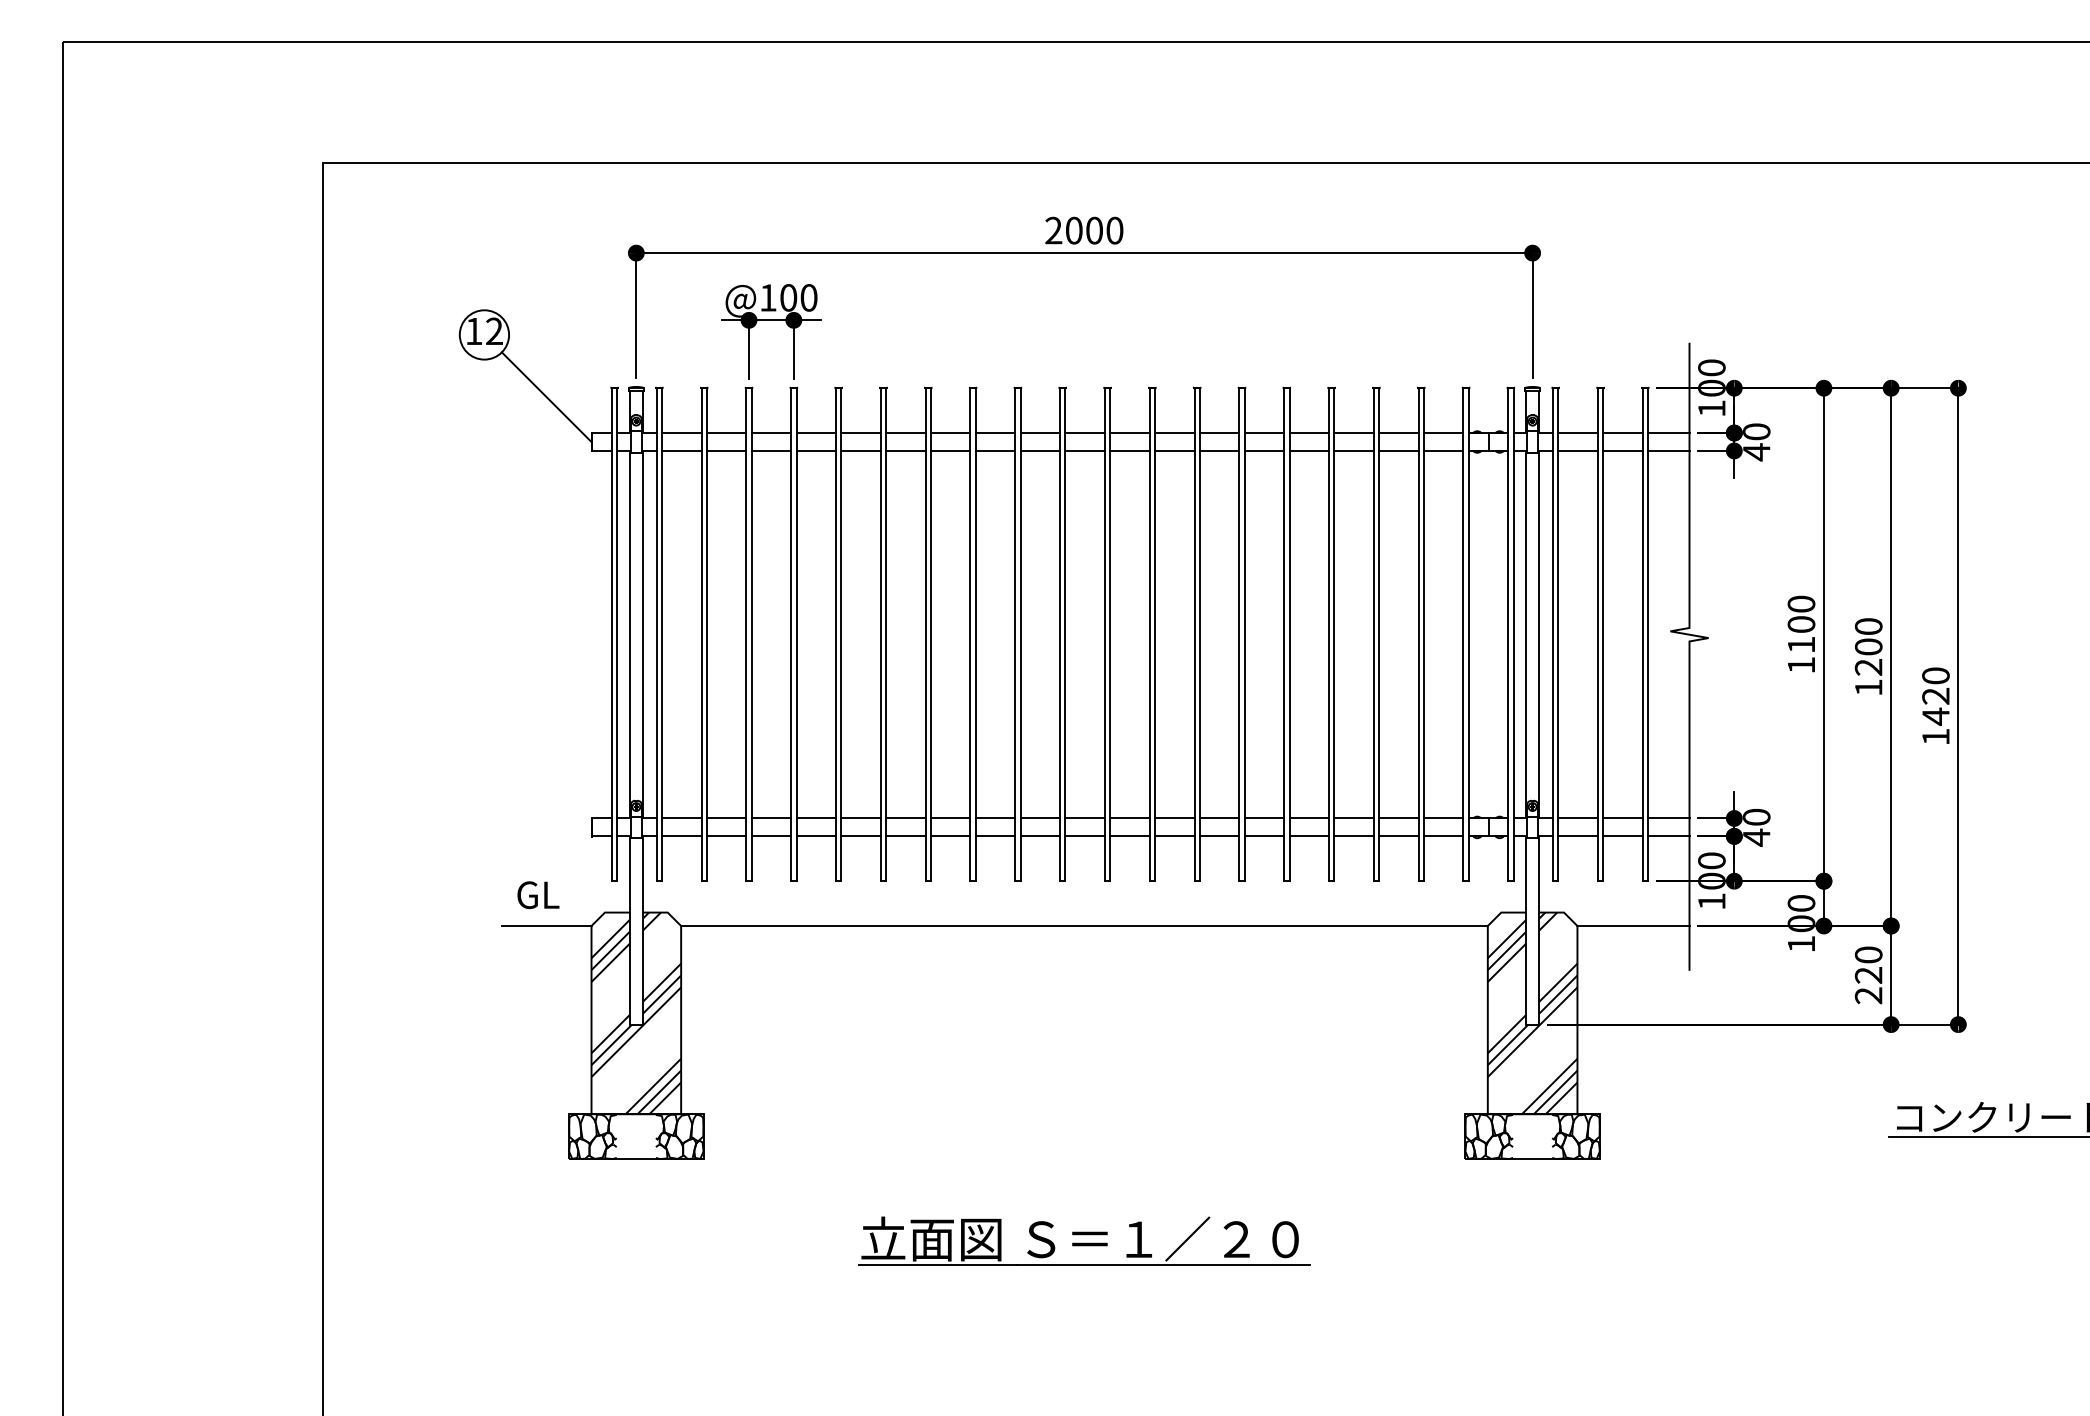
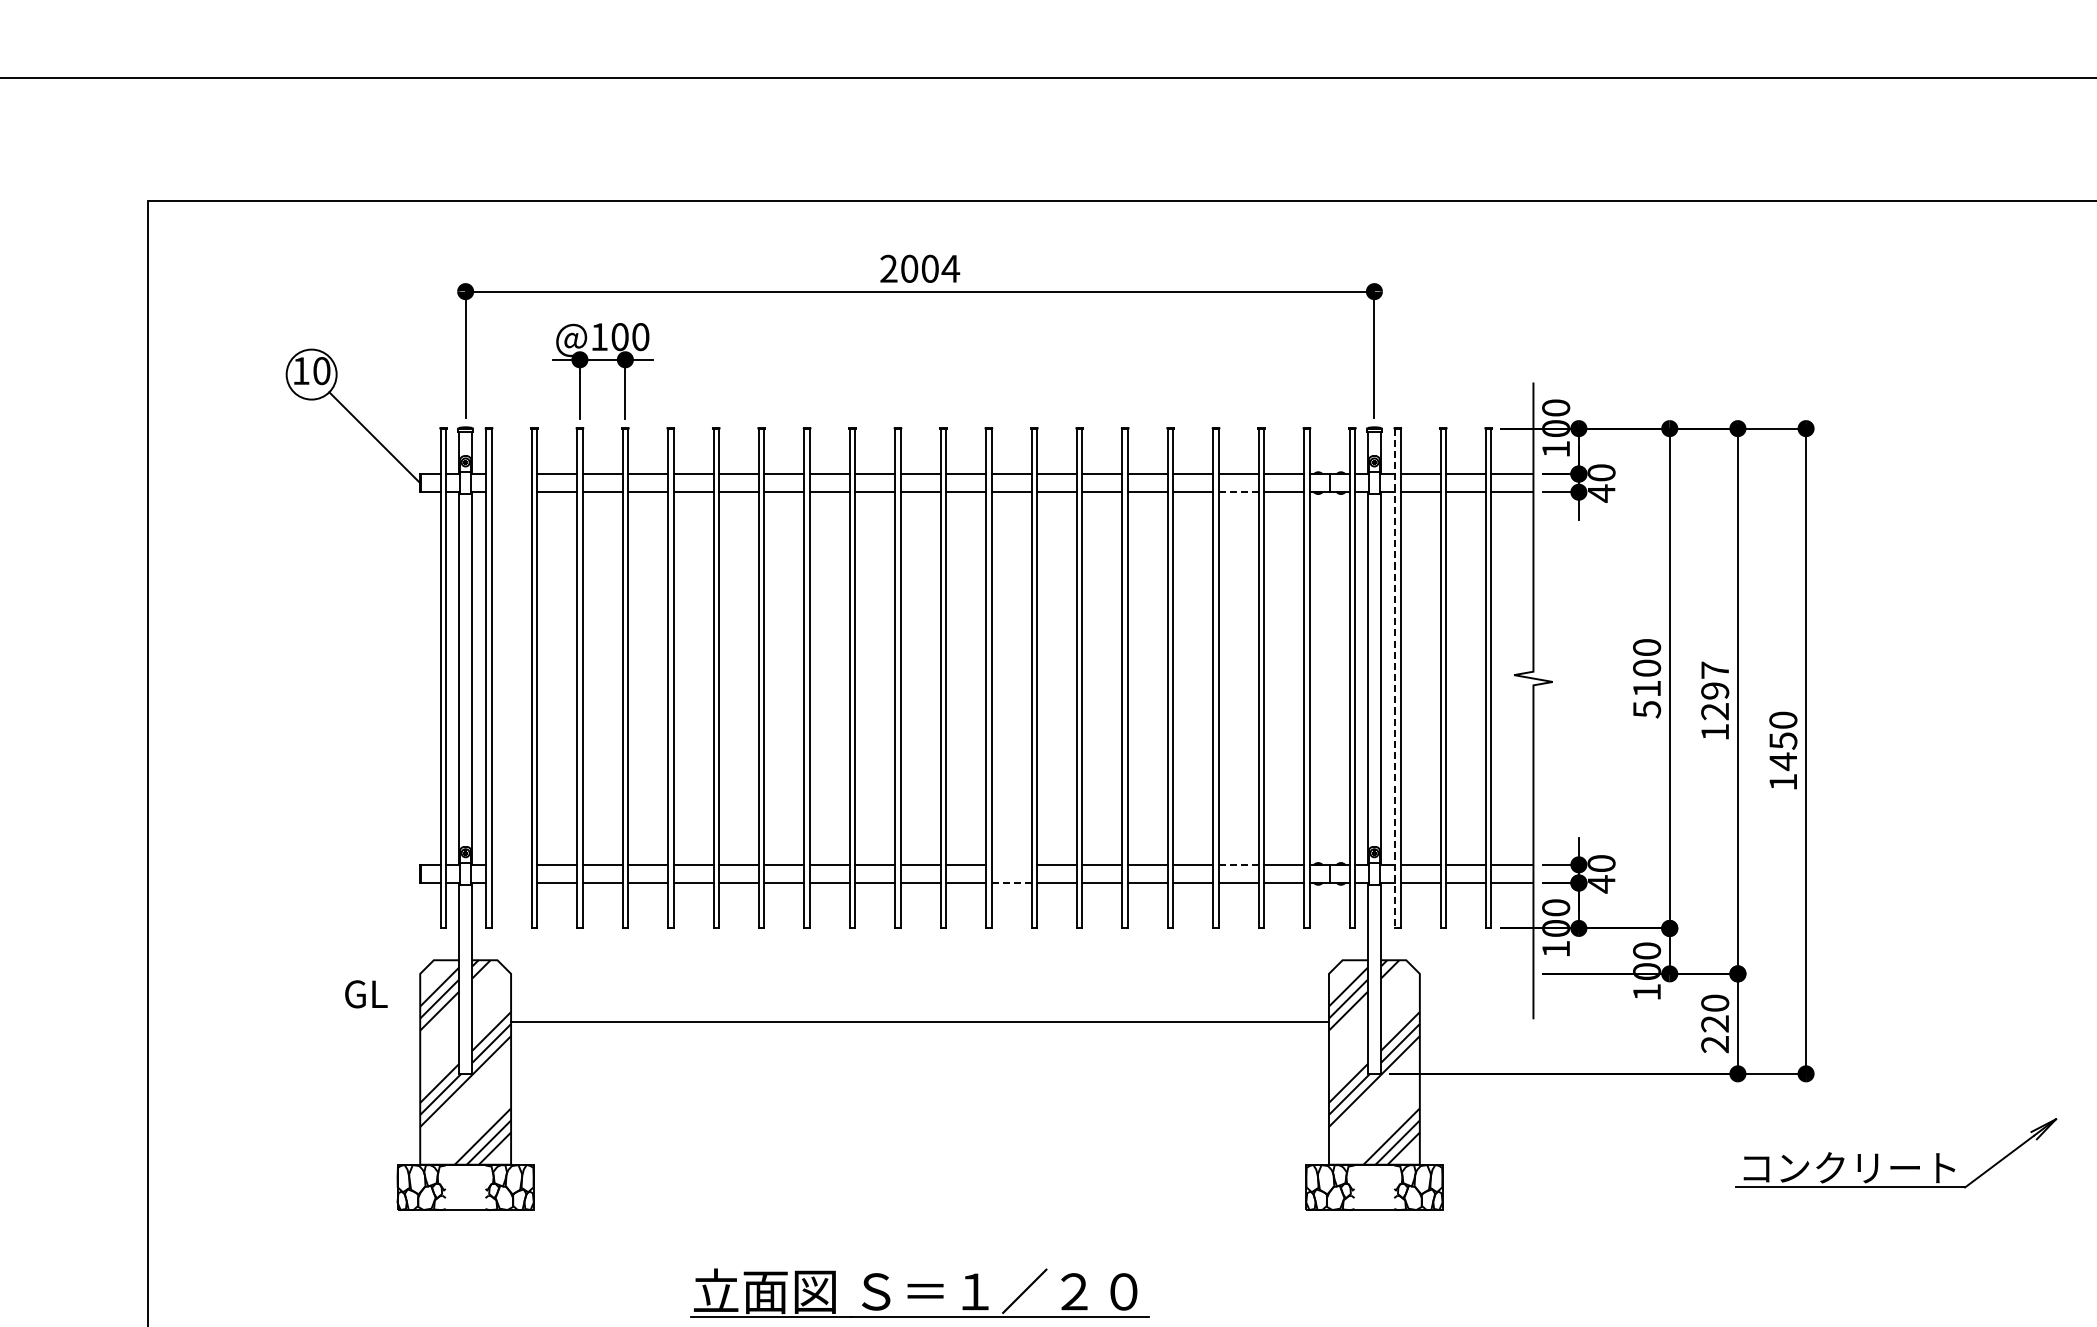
text: (1114, 230) -> (950, 268), 2000 -> 2004
text: (494, 331) -> (321, 371), 12 -> 10
line: (681, 433) -> (511, 474), removed
line: (681, 450) -> (511, 491), removed
line: (1398, 450) -> (1238, 491), solid -> dashed
line: (1553, 635) -> (1395, 679), solid -> dashed
text: (1868, 636) -> (1714, 680), 1200 -> 1297
text: (1801, 665) -> (1647, 709), 1100 -> 5100
text: (1935, 696) -> (1782, 741), 1420 -> 1450
line: (681, 818) -> (511, 864), removed
line: (1174, 818) -> (1011, 864), removed
line: (1398, 818) -> (1238, 864), solid -> dashed
line: (681, 836) -> (511, 883), removed
line: (1174, 836) -> (1011, 883), solid -> dashed
text: (538, 895) -> (366, 994), moved
line: (546, 926) -> (374, 974), removed
line: (1084, 926) -> (920, 1022), moved
line: (1633, 926) -> (1476, 974), removed

